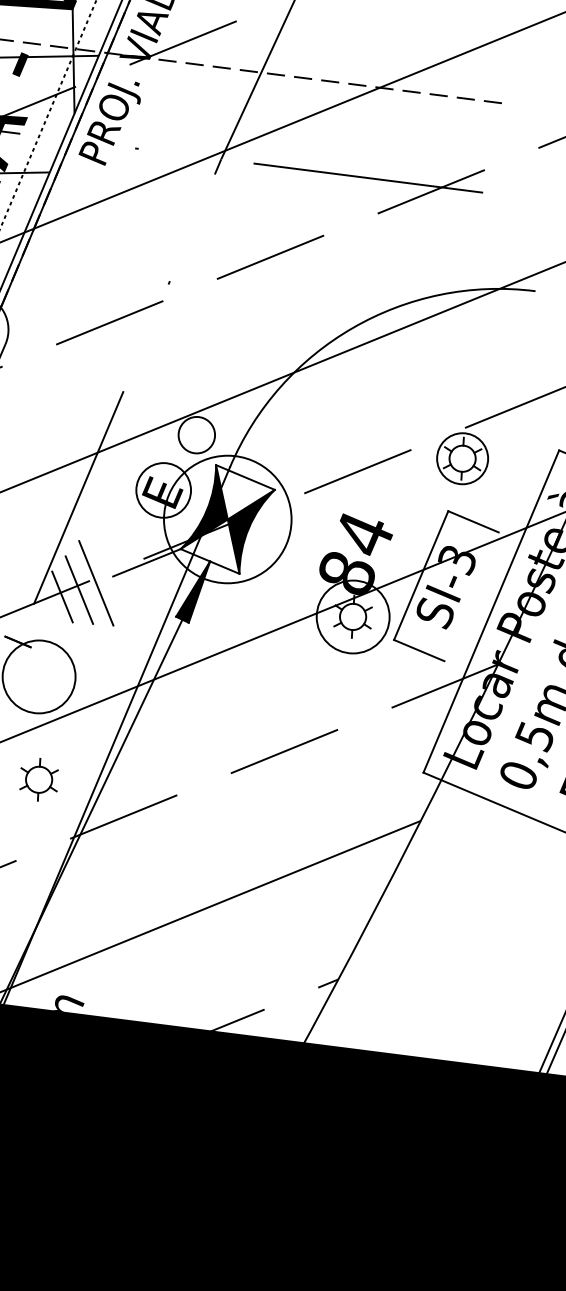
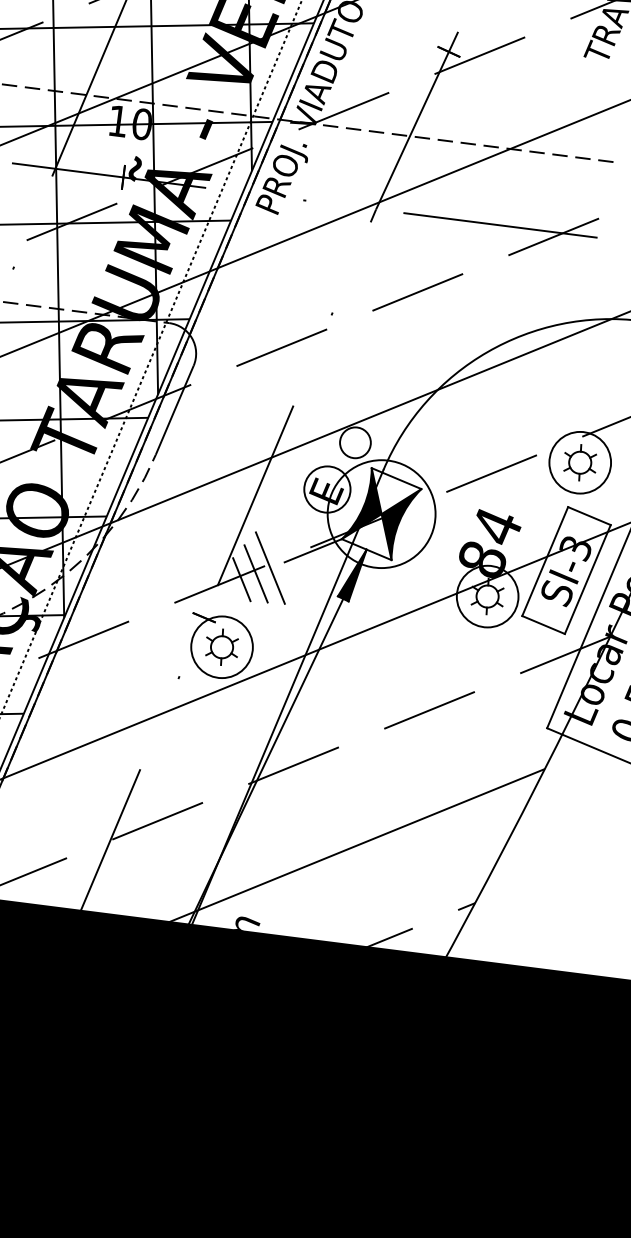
circle: (462, 458) -> (580, 462), size x1.43
line: (471, 596) -> (587, 579), added
part: (38, 778) -> (221, 646), moved

